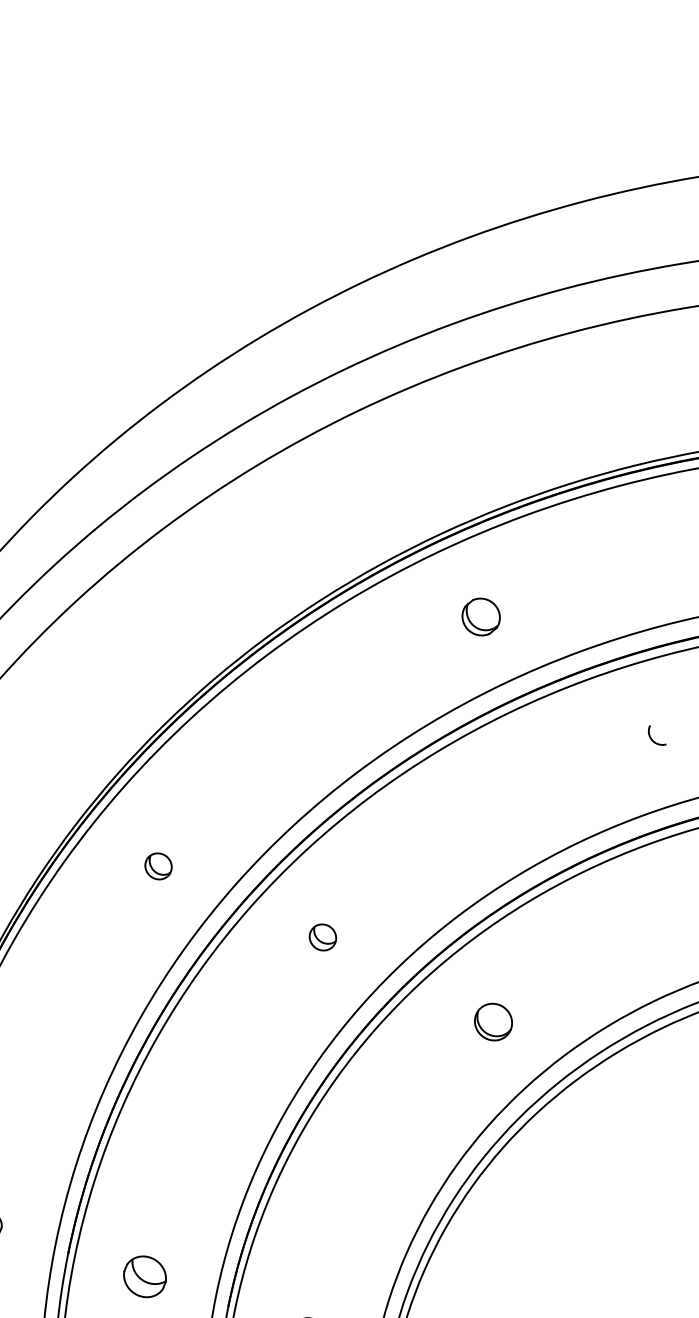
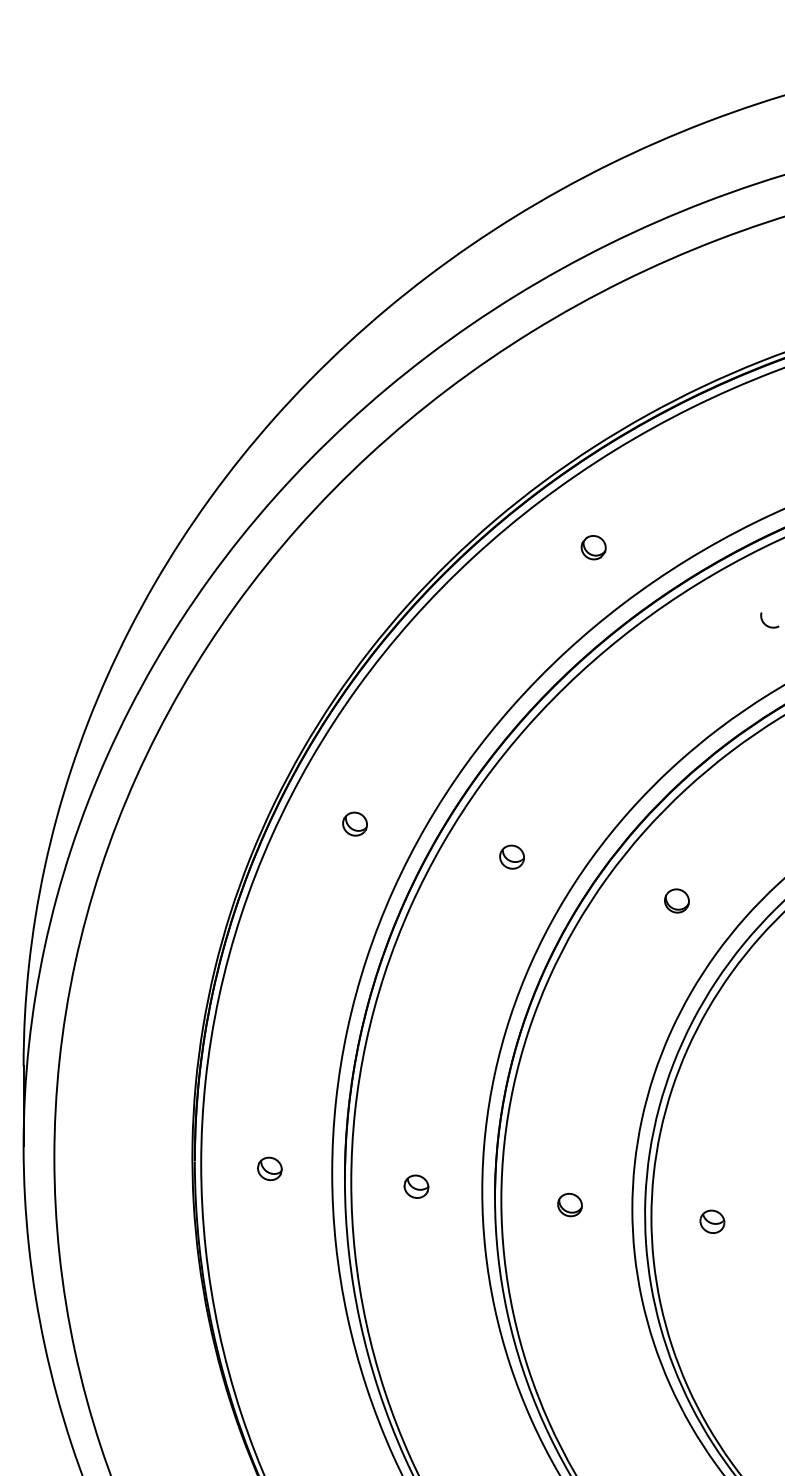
part: (480, 616) -> (593, 547), size x0.71
part: (493, 1021) -> (676, 900), size x0.71
part: (145, 1276) -> (416, 1186), size x0.62

